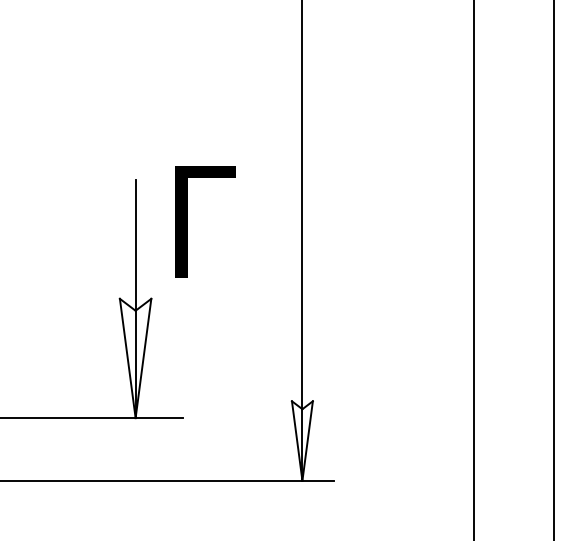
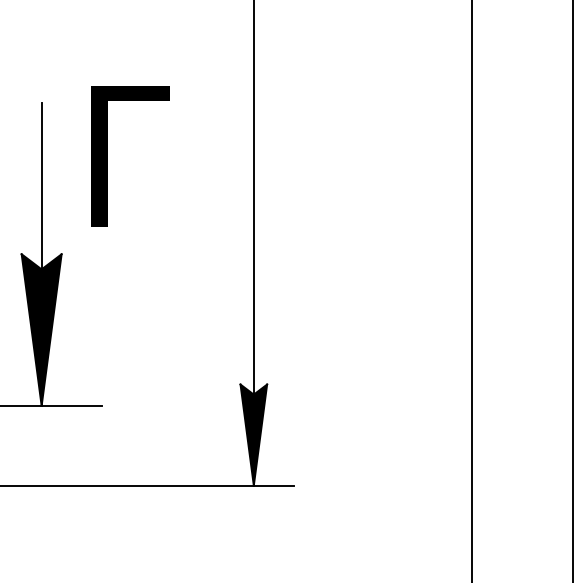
fill: (135, 358) -> (41, 330), added
fill: (301, 440) -> (252, 434), added

